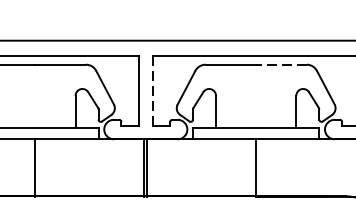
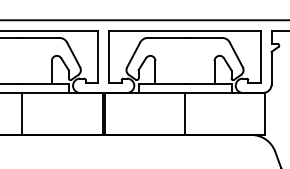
line: (281, 64) -> (203, 37), dashed -> solid
line: (152, 91) -> (108, 57), dashed -> solid

